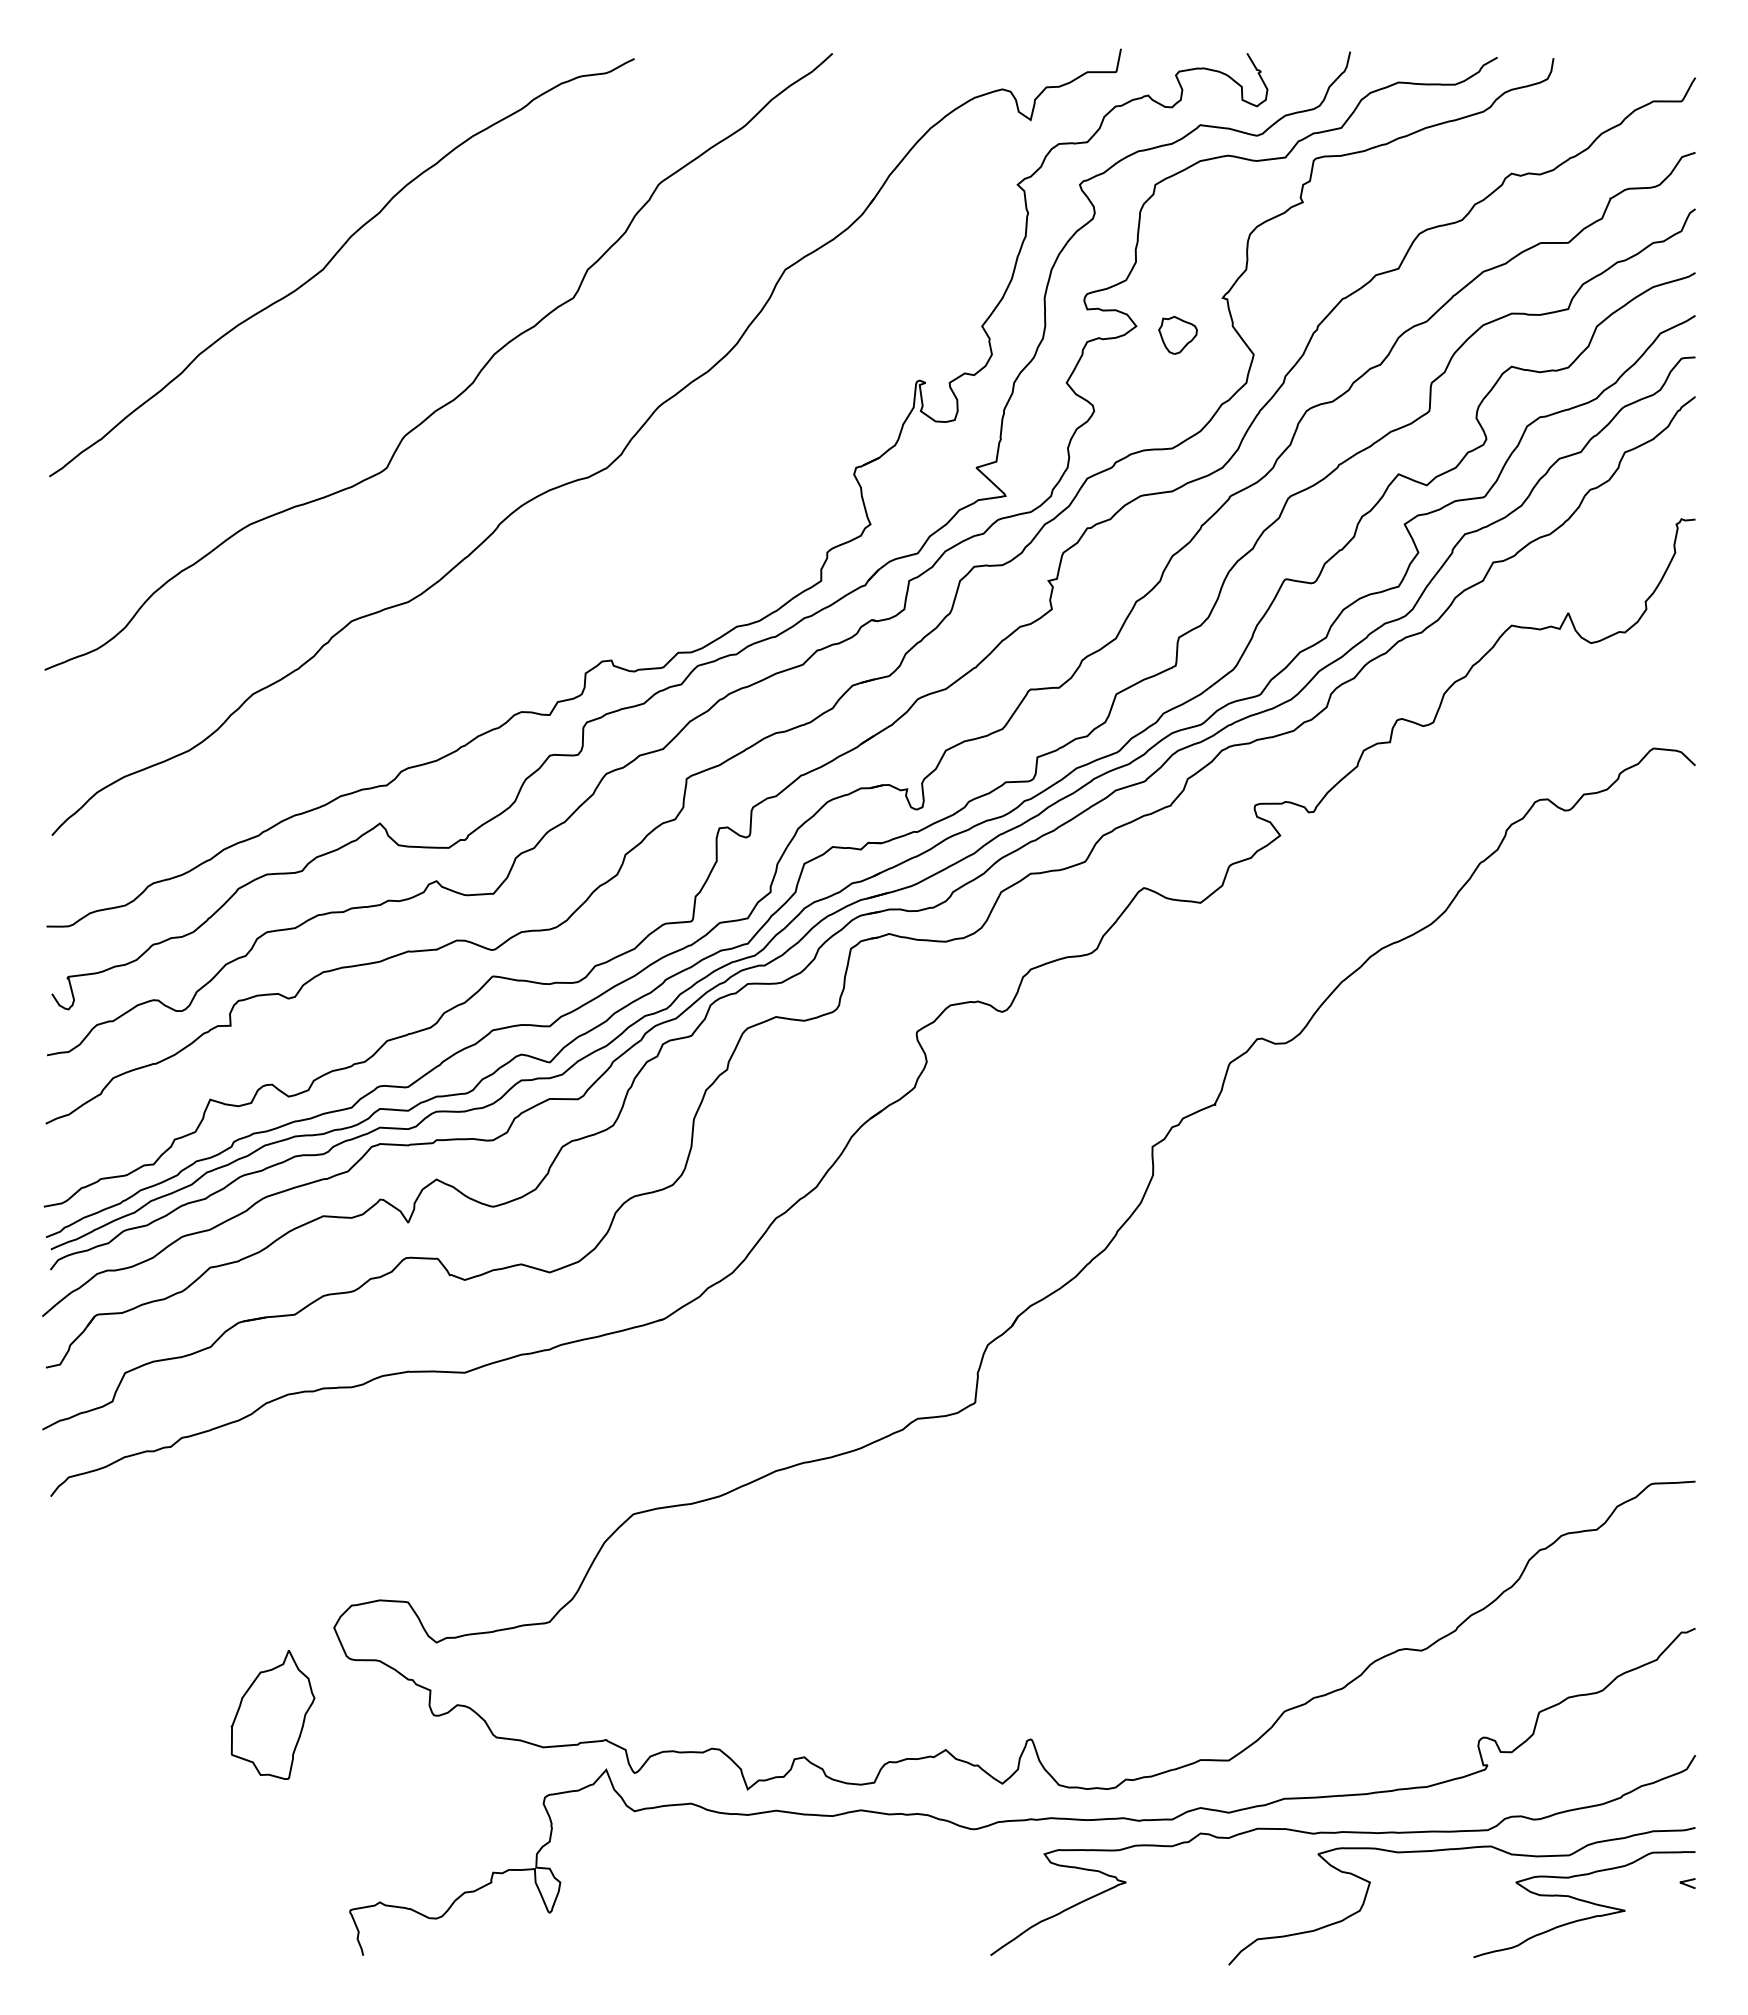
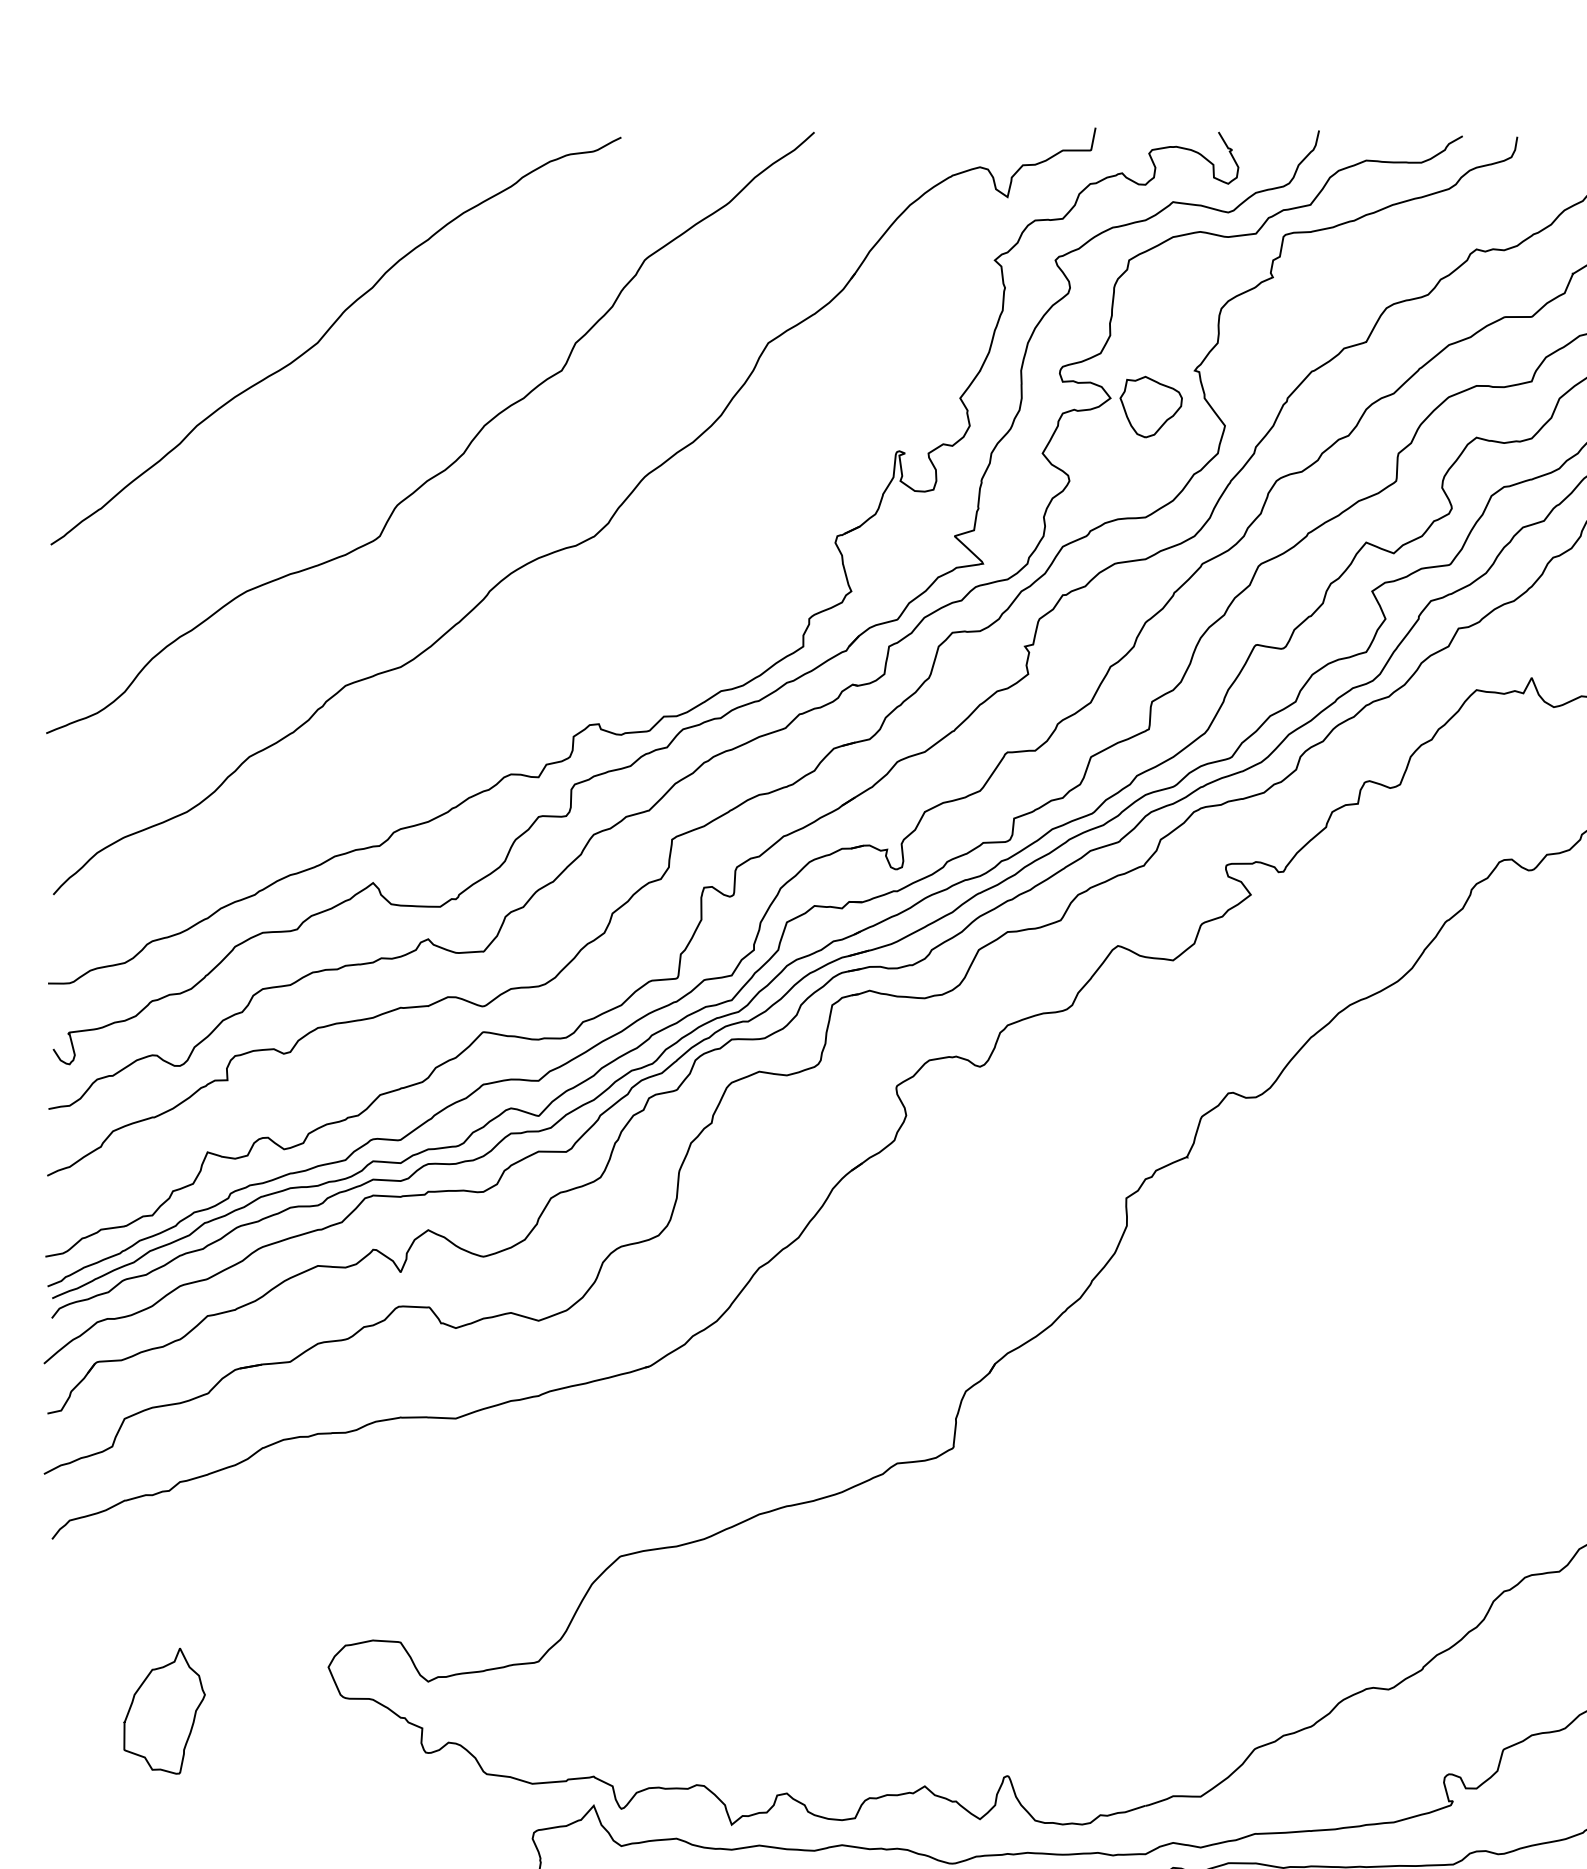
part: (1177, 335) -> (1150, 407), size x1.67
part: (272, 1714) -> (164, 1710), moved

